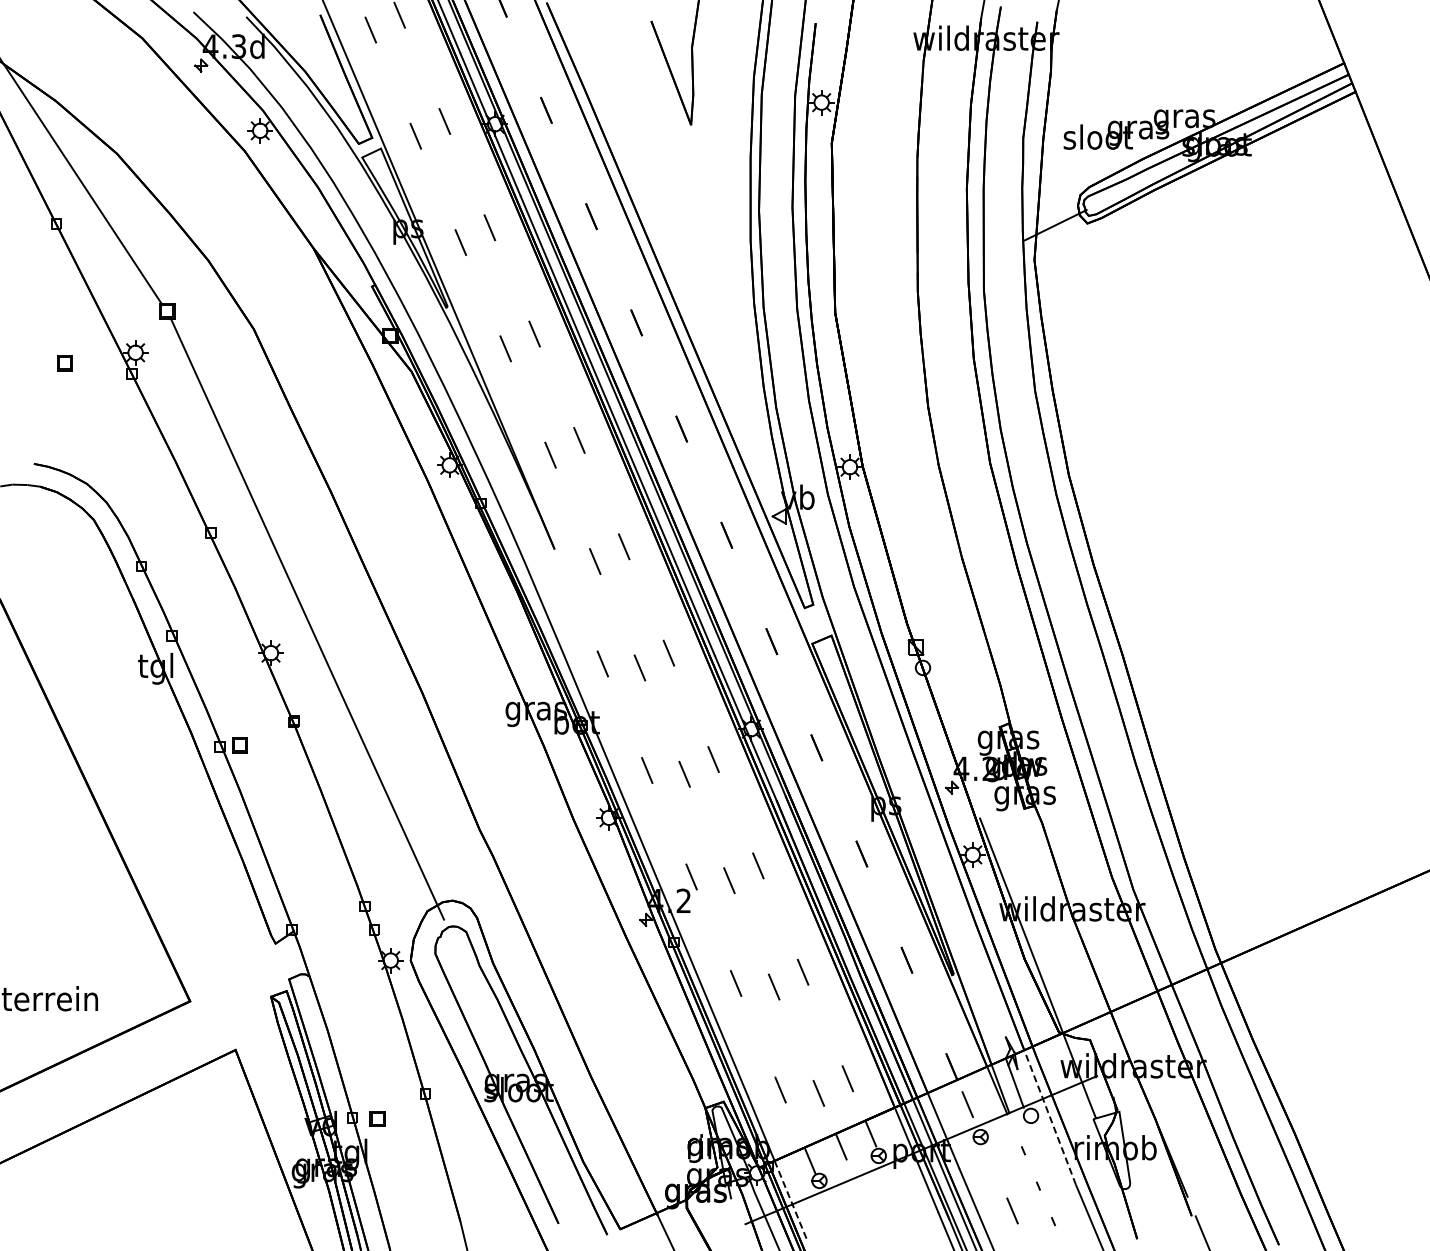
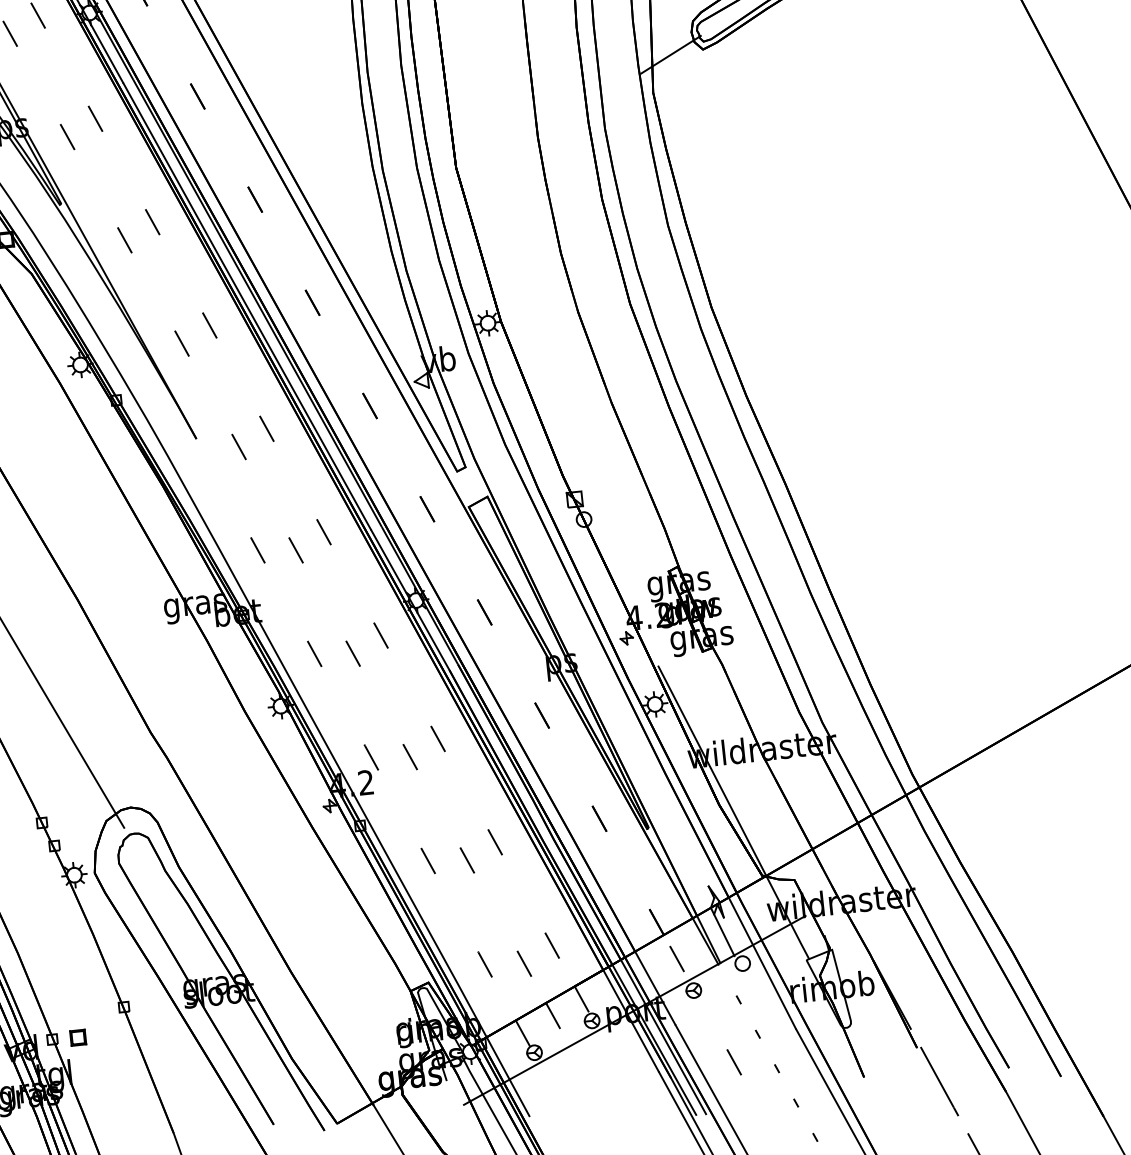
line: (1049, 1117) -> (761, 963), dashed -> solid
line: (791, 1201) -> (508, 1076), dashed -> solid

